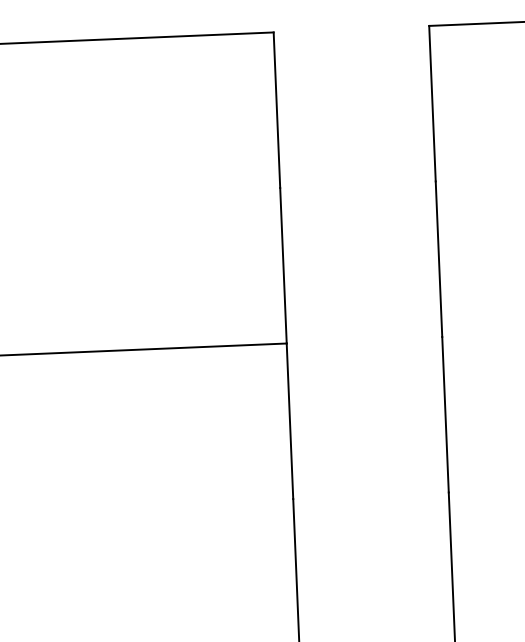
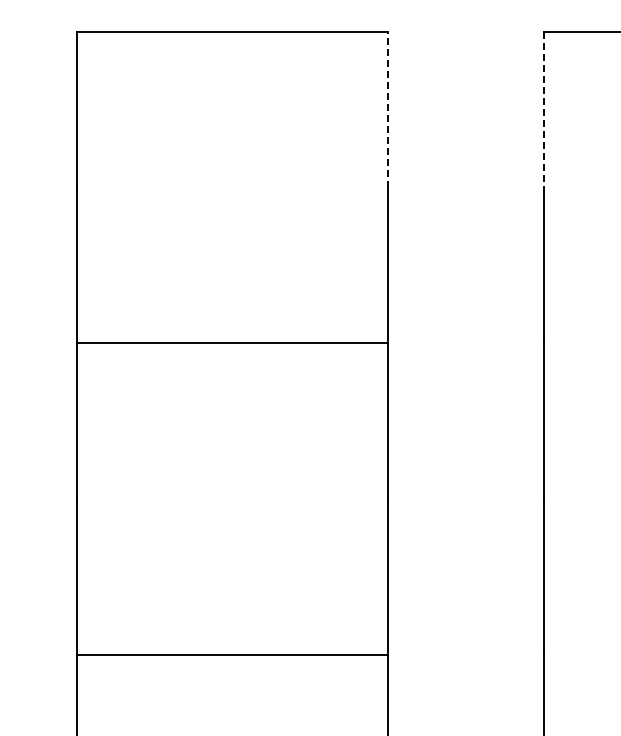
line: (432, 104) -> (543, 110), solid -> dashed
line: (277, 110) -> (388, 110), solid -> dashed

